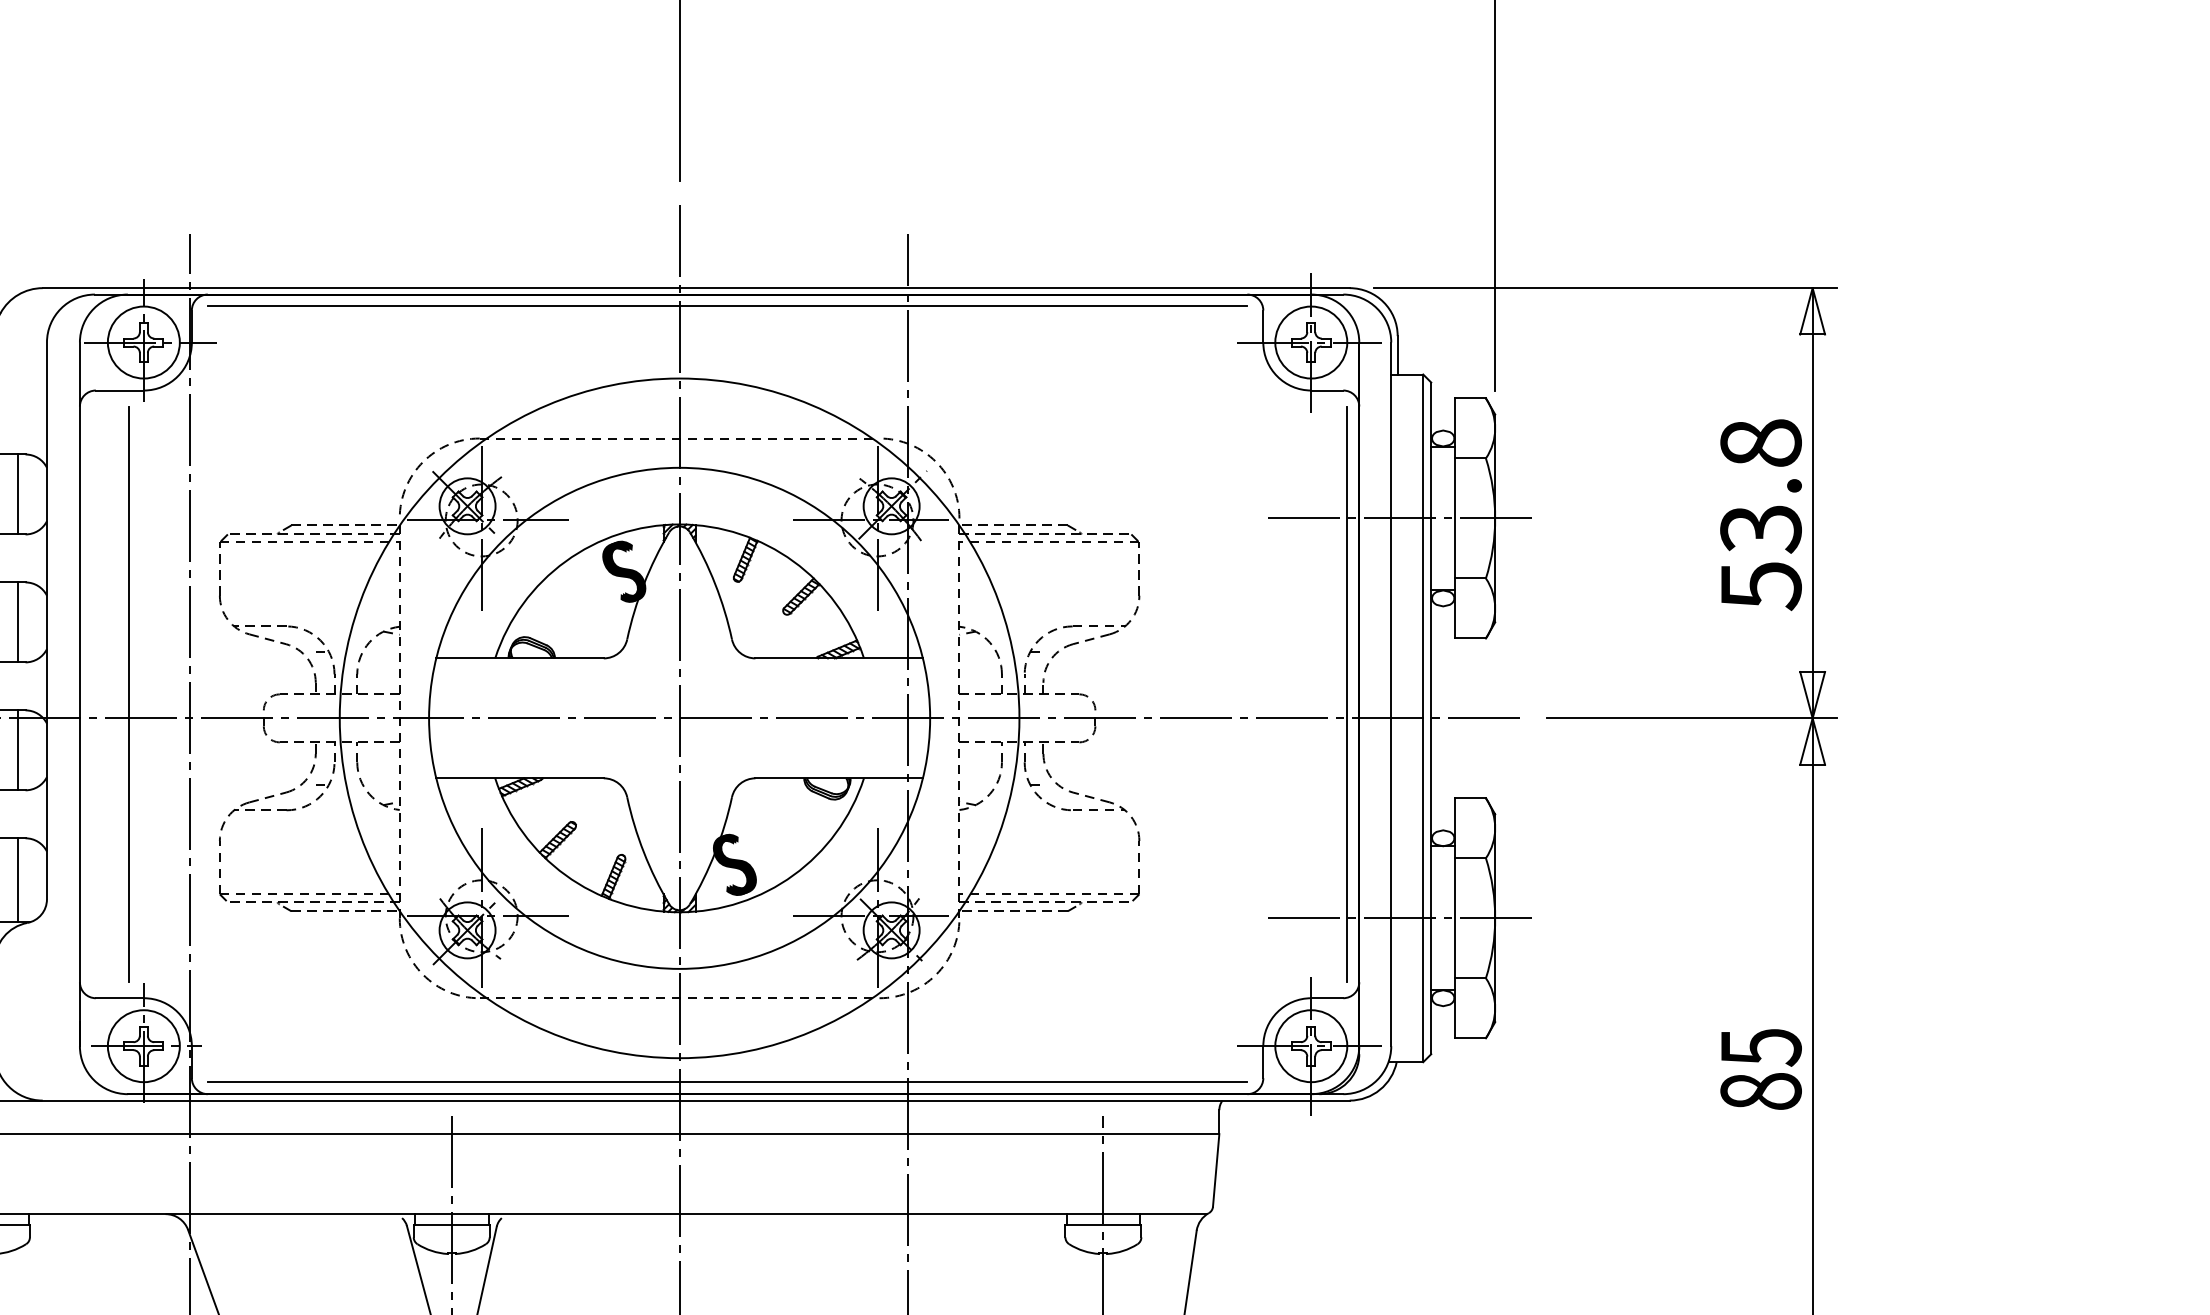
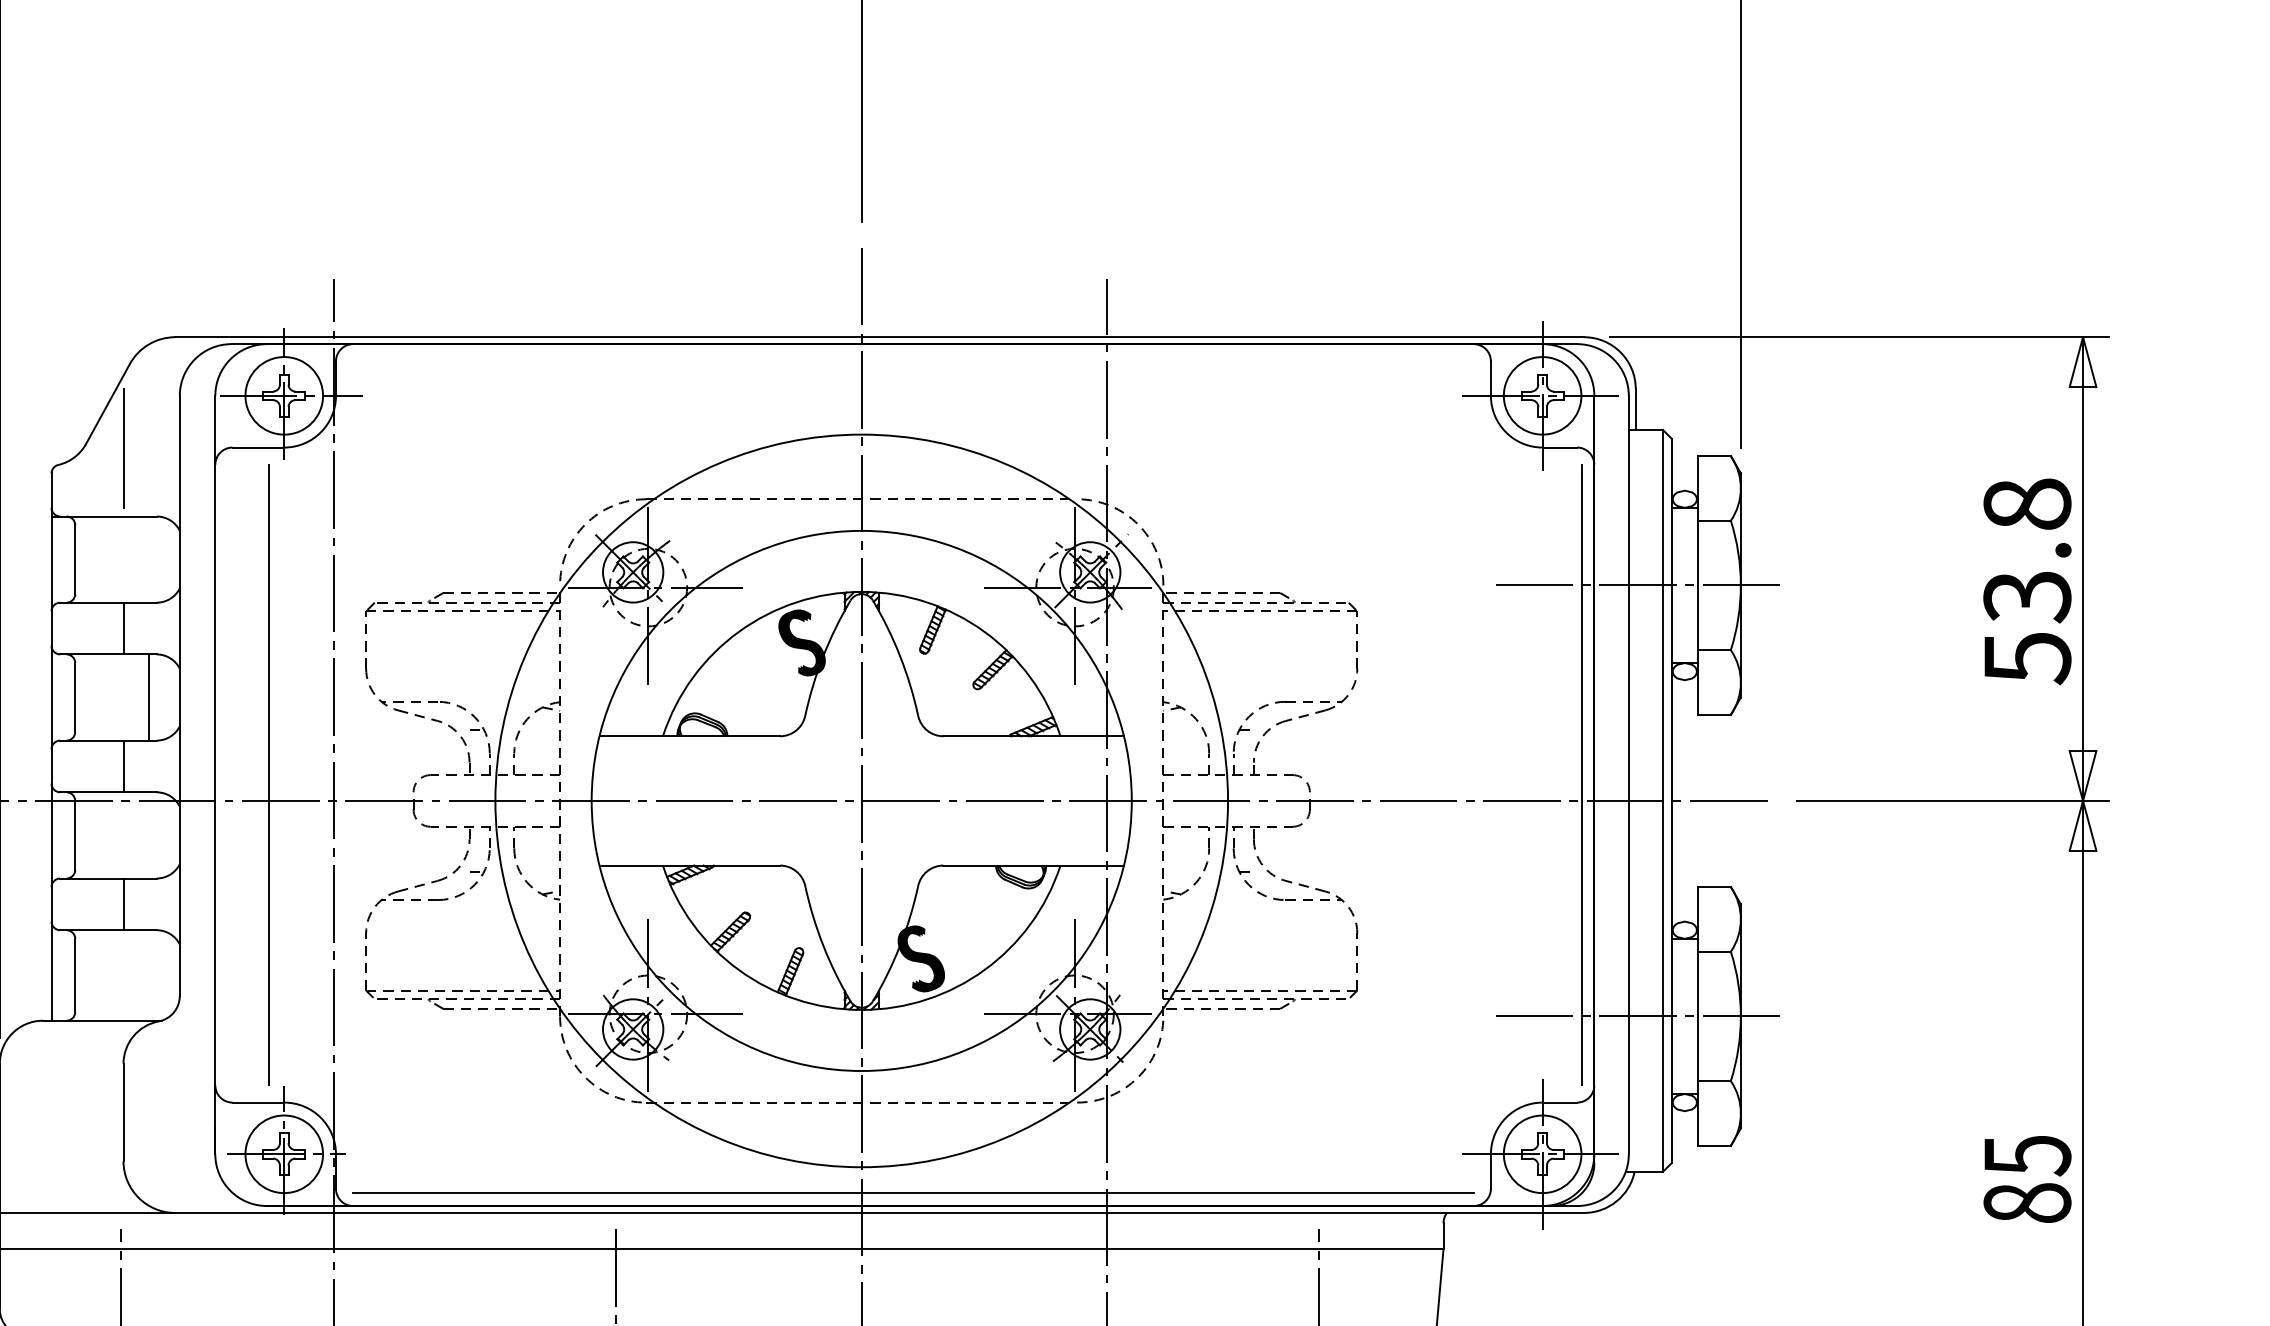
line: (727, 306) -> (913, 356), removed
line: (18, 494) -> (149, 559), removed
line: (18, 750) -> (149, 835), removed
line: (18, 880) -> (149, 975), removed

